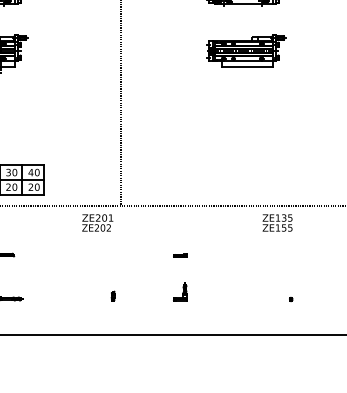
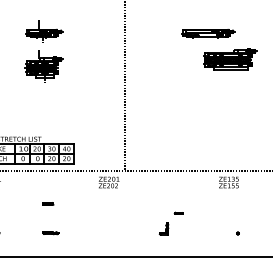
part: (246, 50) -> (230, 59), moved
part: (179, 254) -> (178, 212), moved
part: (113, 296) -> (119, 231), removed

